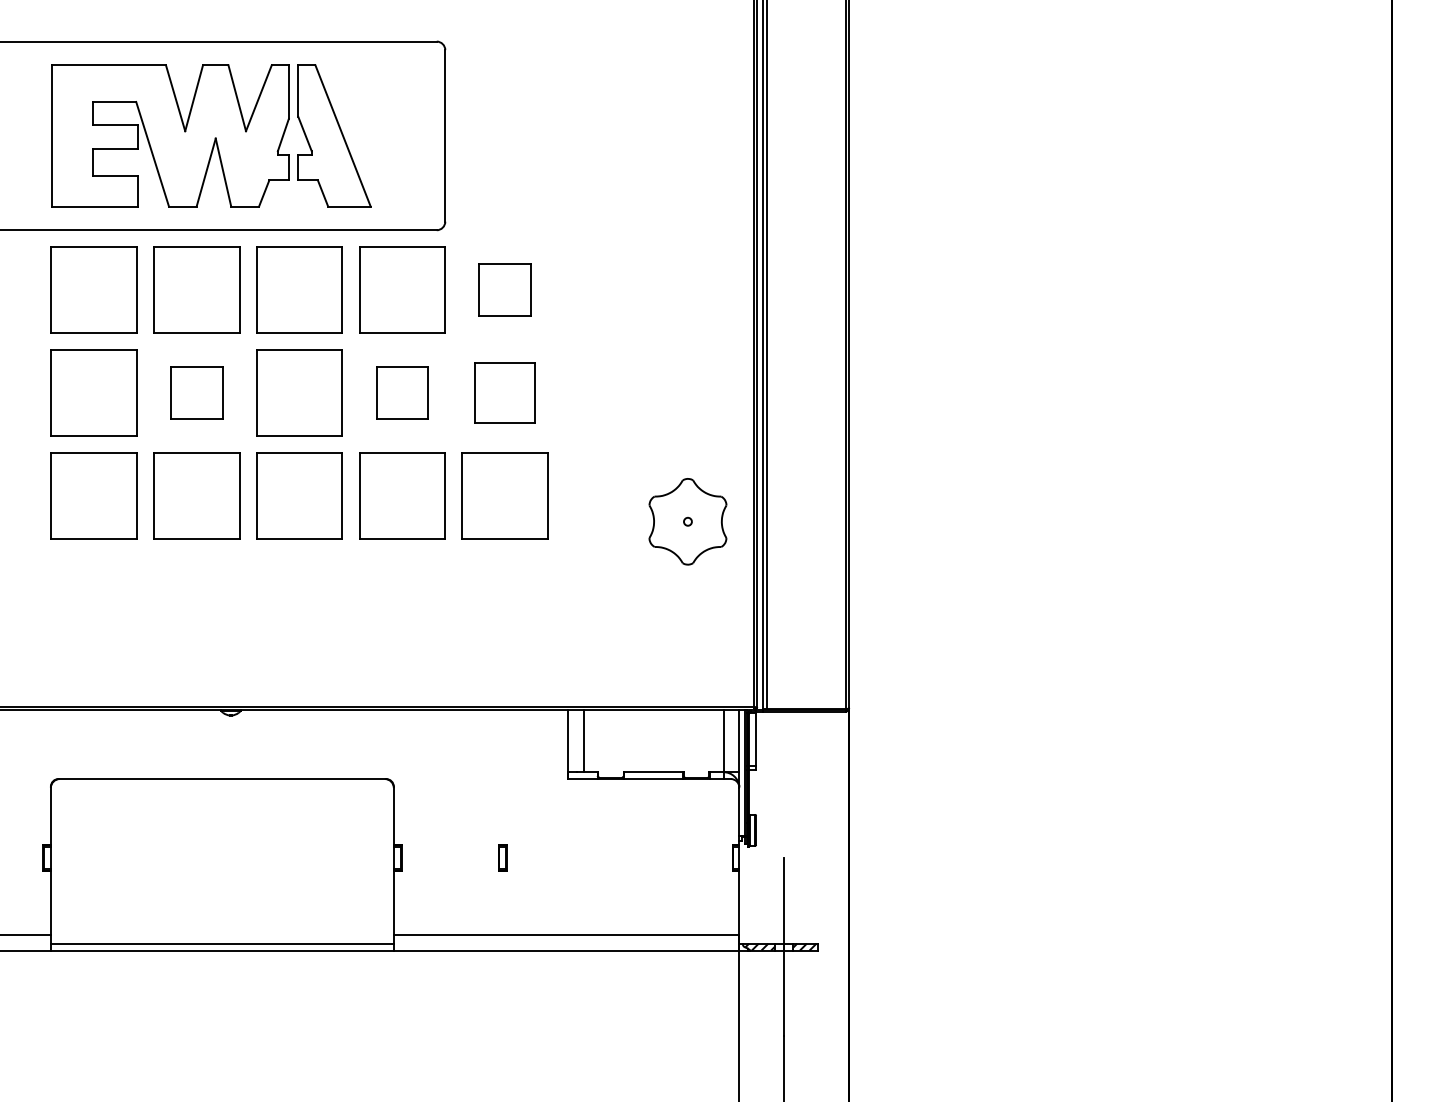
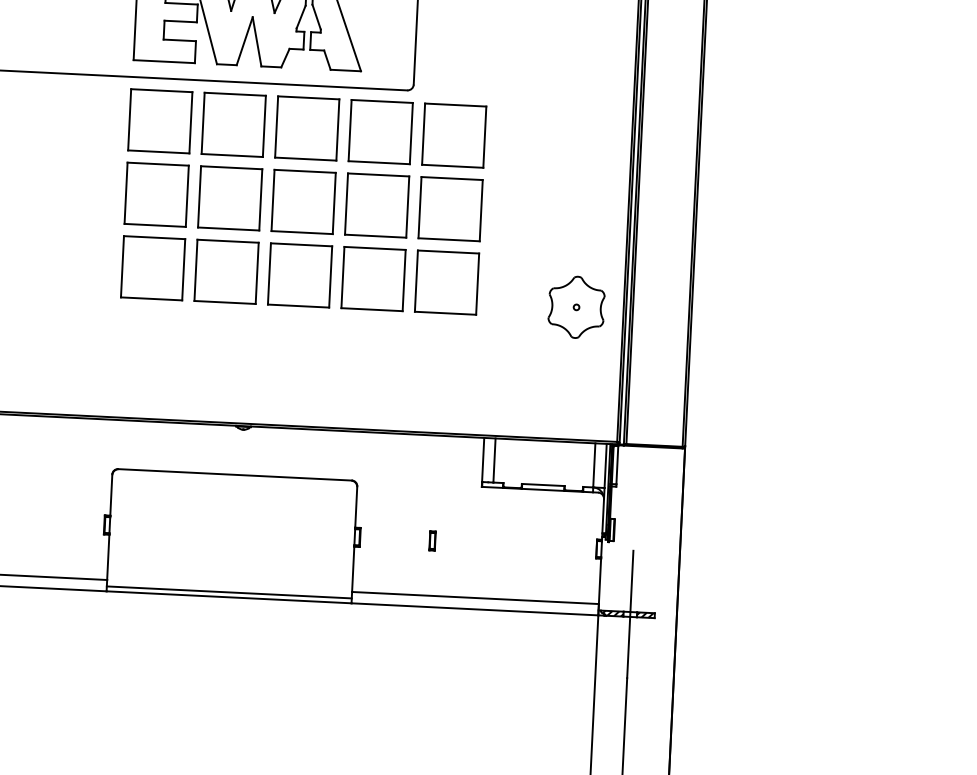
part: (504, 289) -> (453, 135), size x1.67
part: (196, 392) -> (230, 197), size x1.67
part: (402, 392) -> (377, 205), size x1.67
part: (504, 392) -> (450, 208), size x1.43

